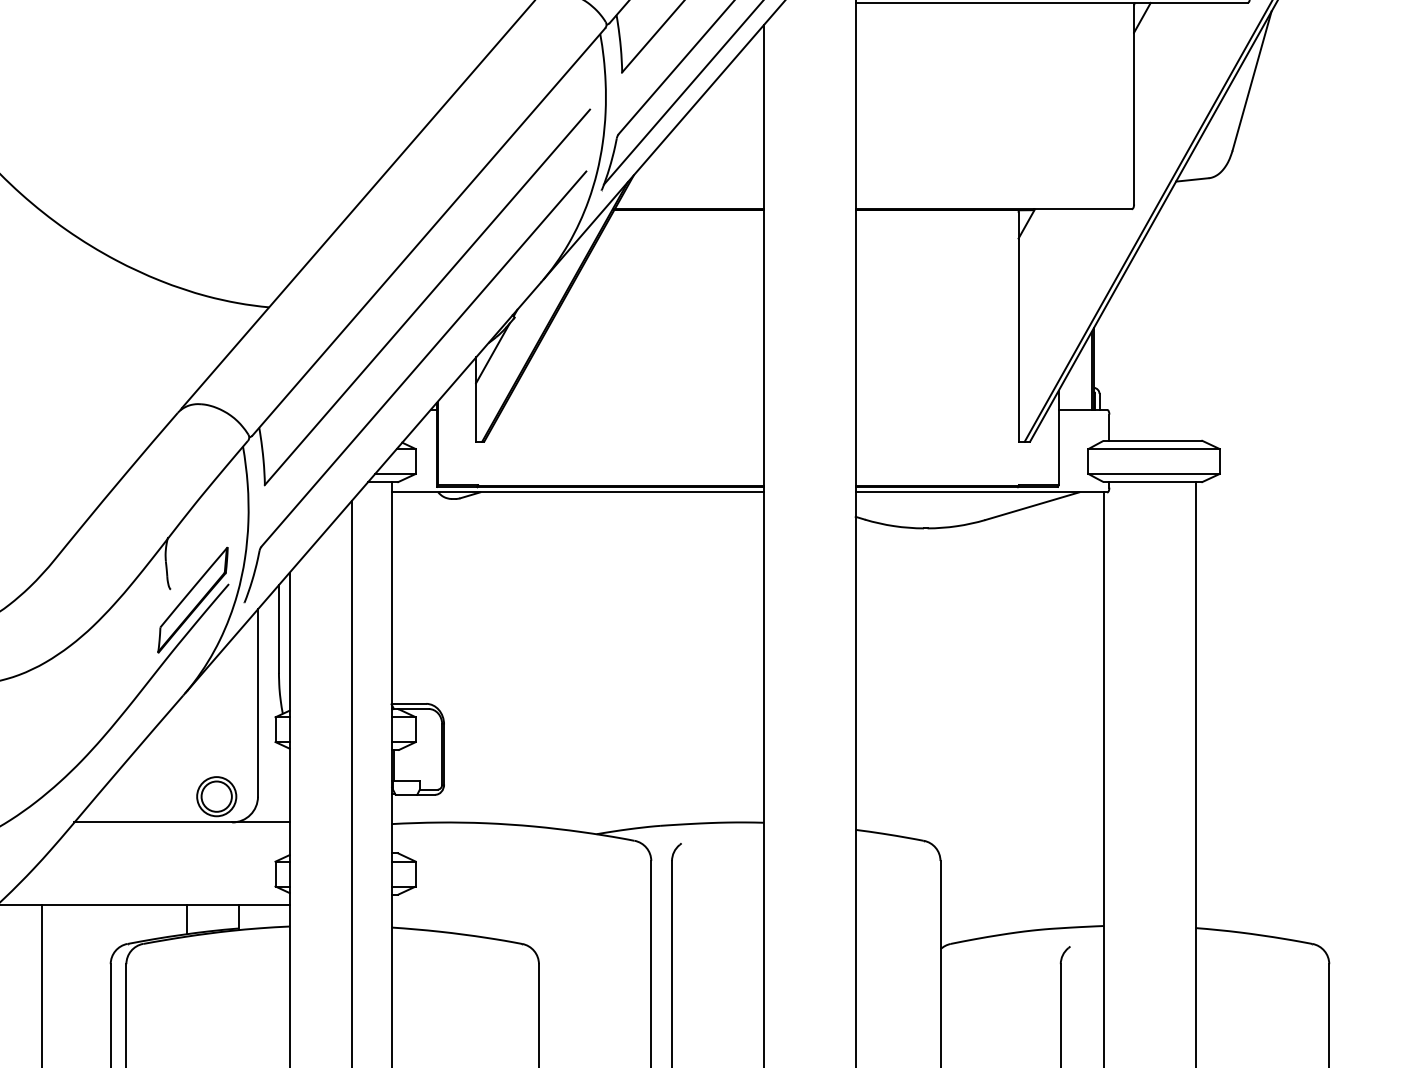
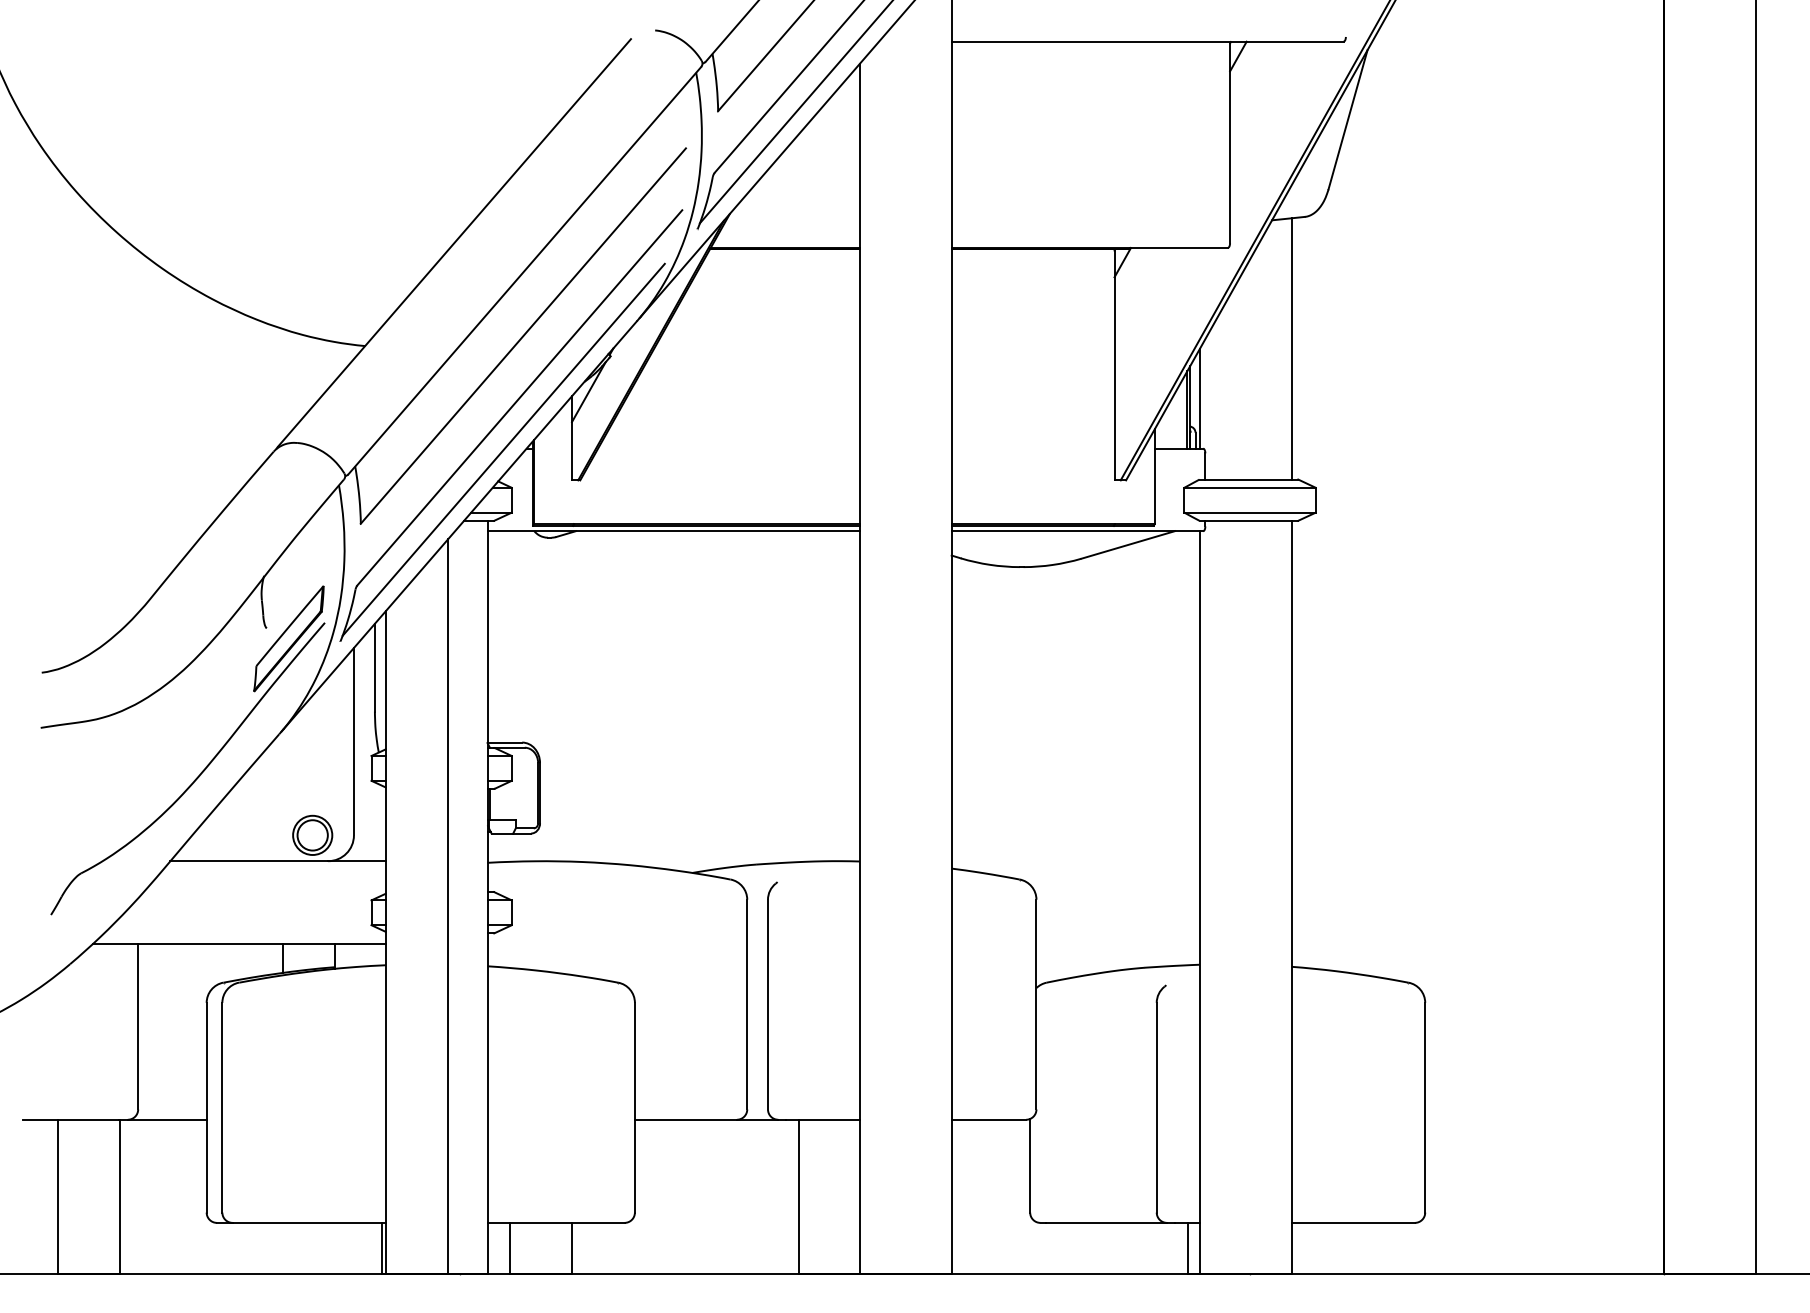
line: (1195, 309) -> (1291, 348), added
line: (1103, 359) -> (1199, 398), added
line: (407, 410) -> (503, 449), added

